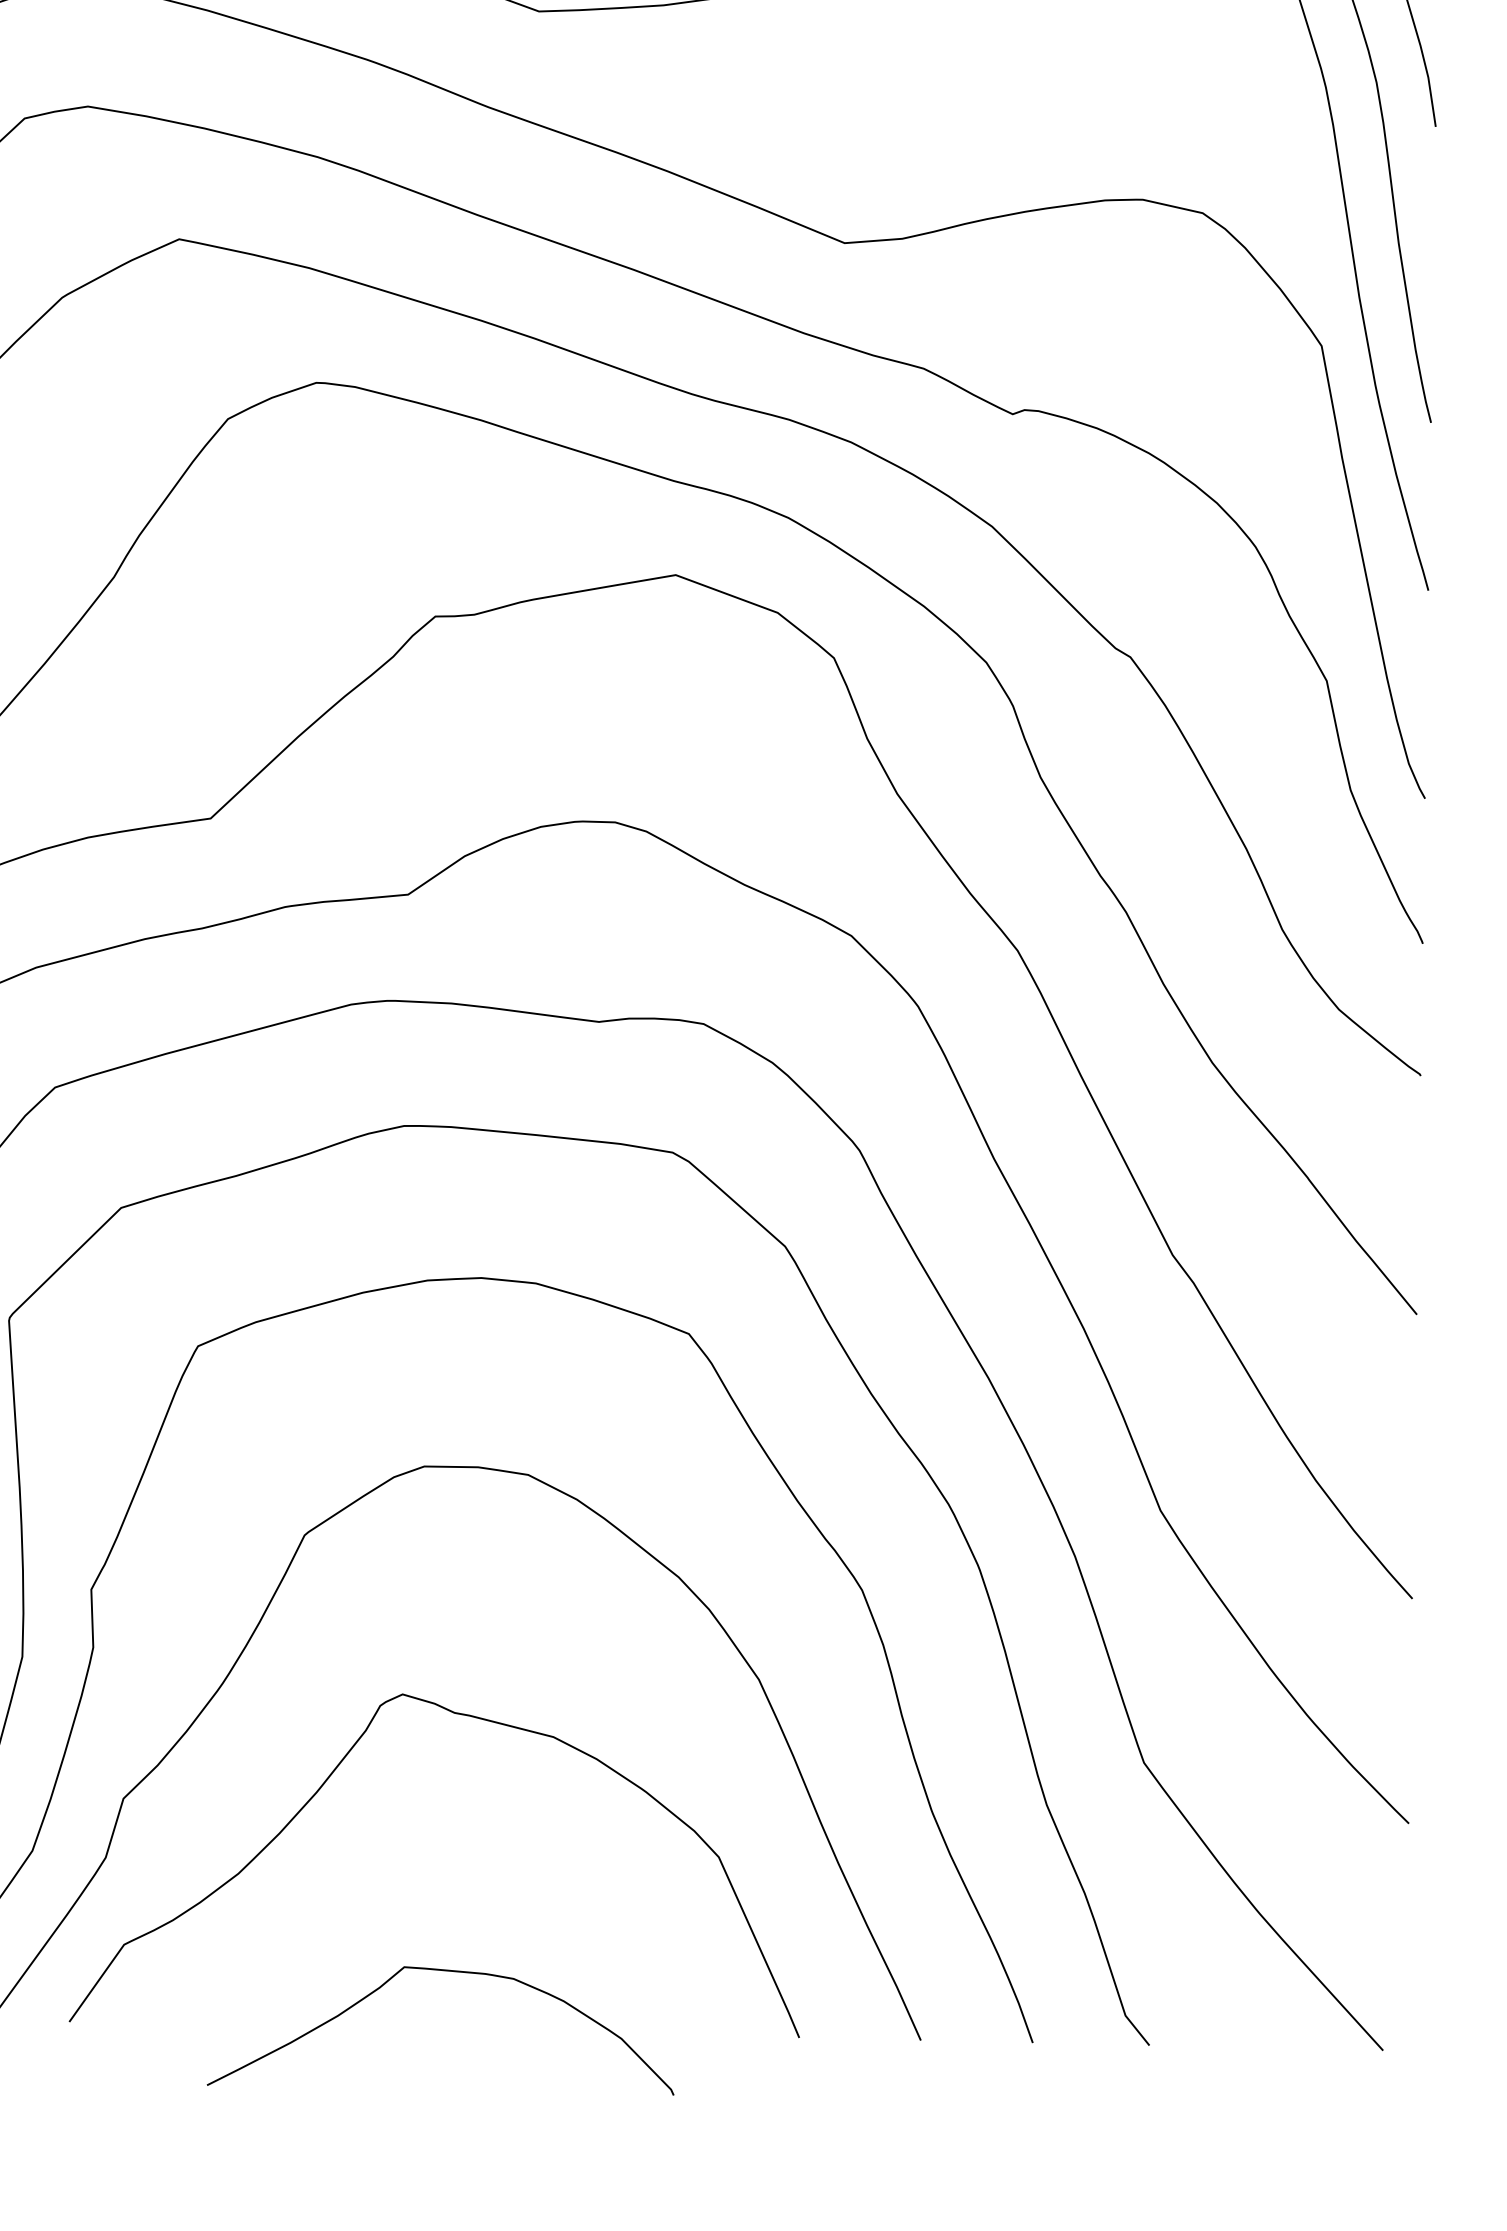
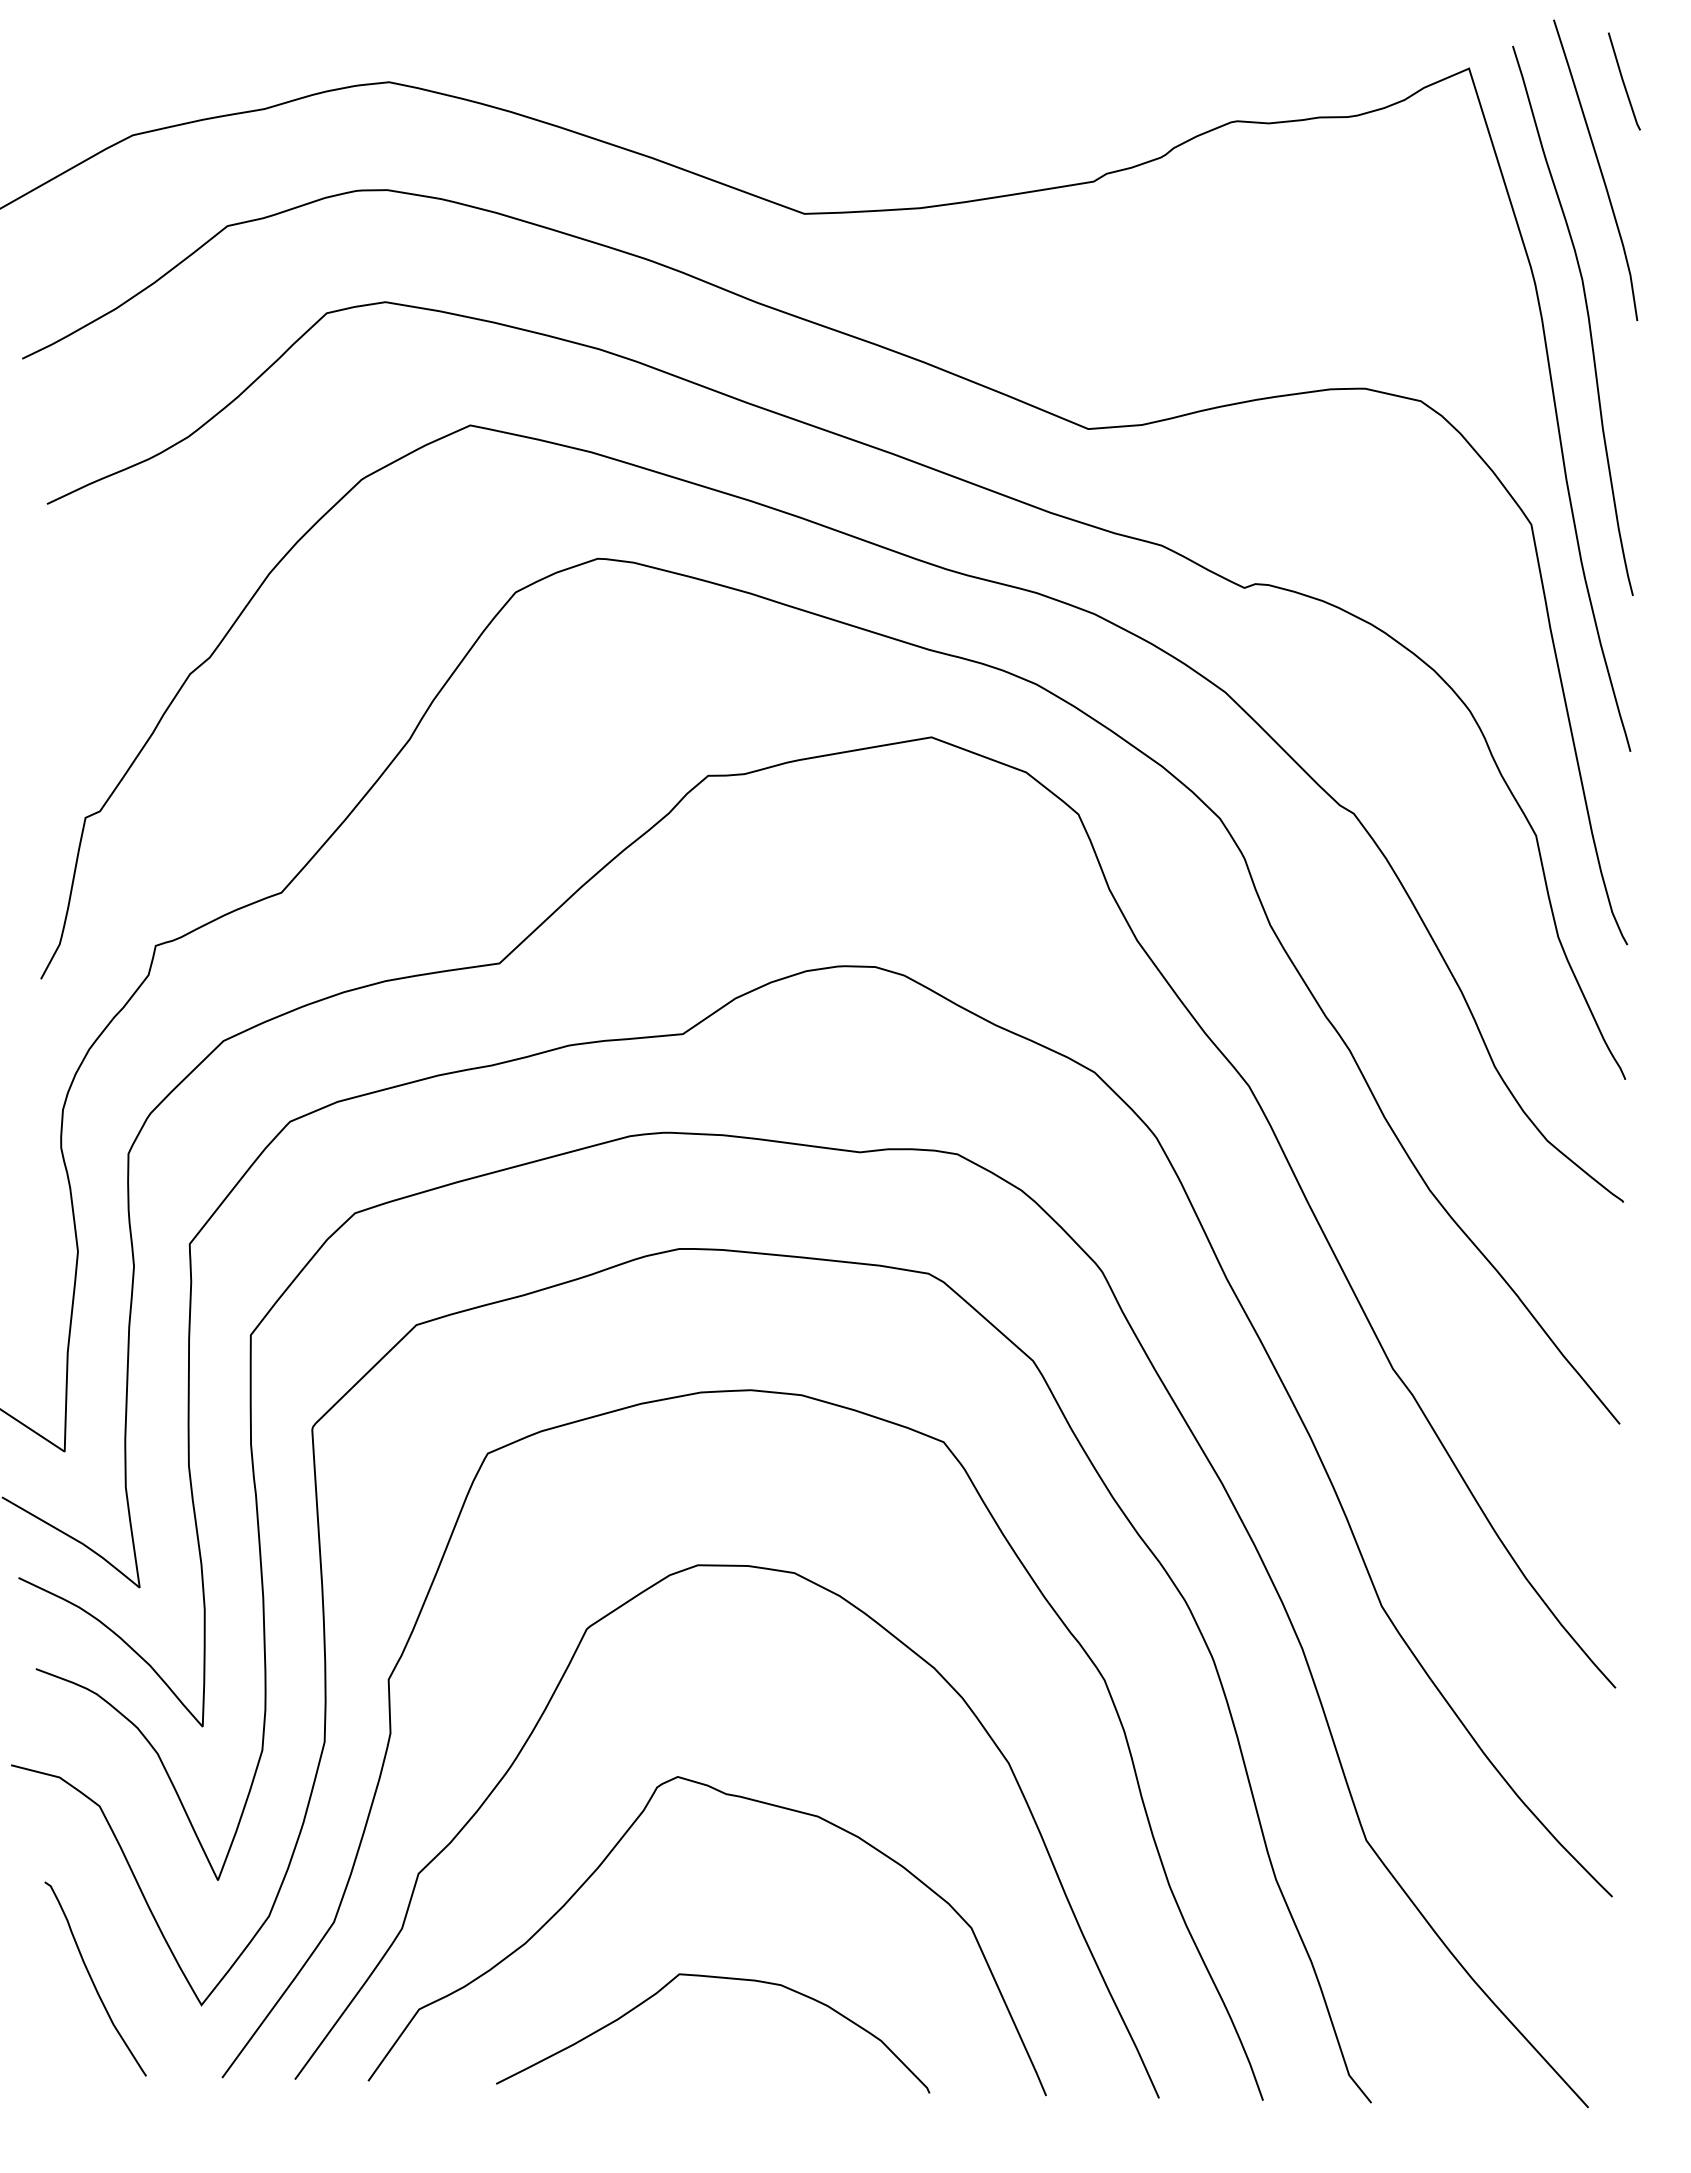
curve: (444, 1971) -> (716, 1978), moved

